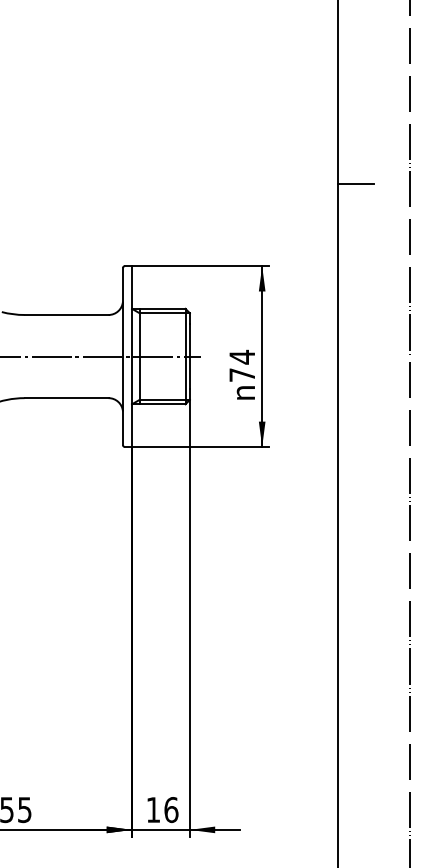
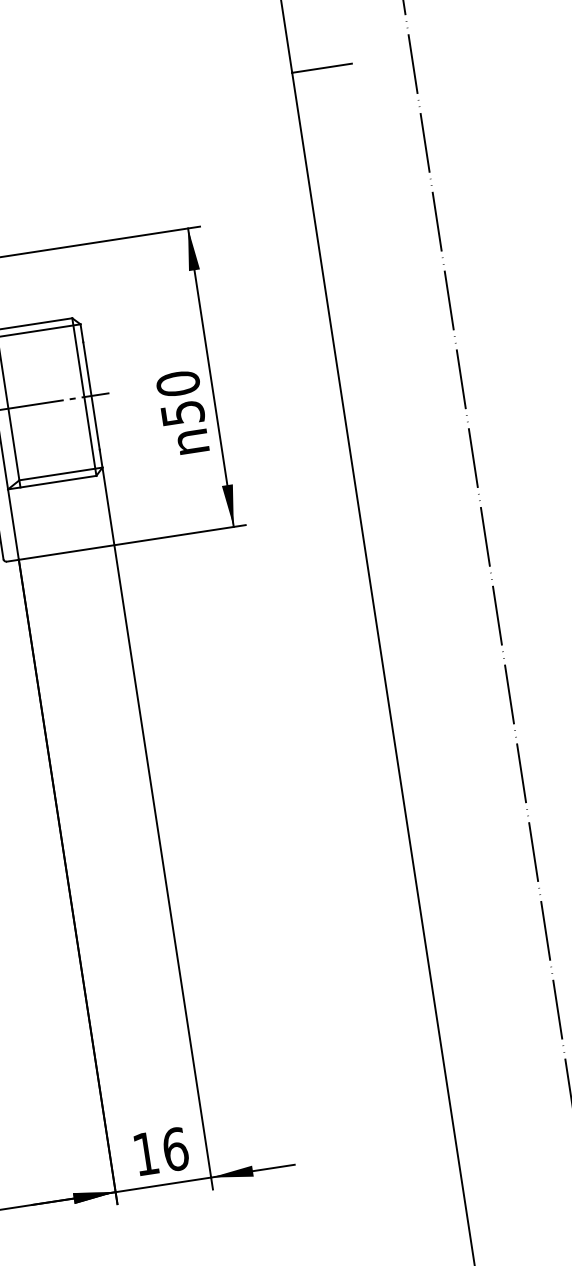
text: (242, 365) -> (180, 397), 74 -> 50

